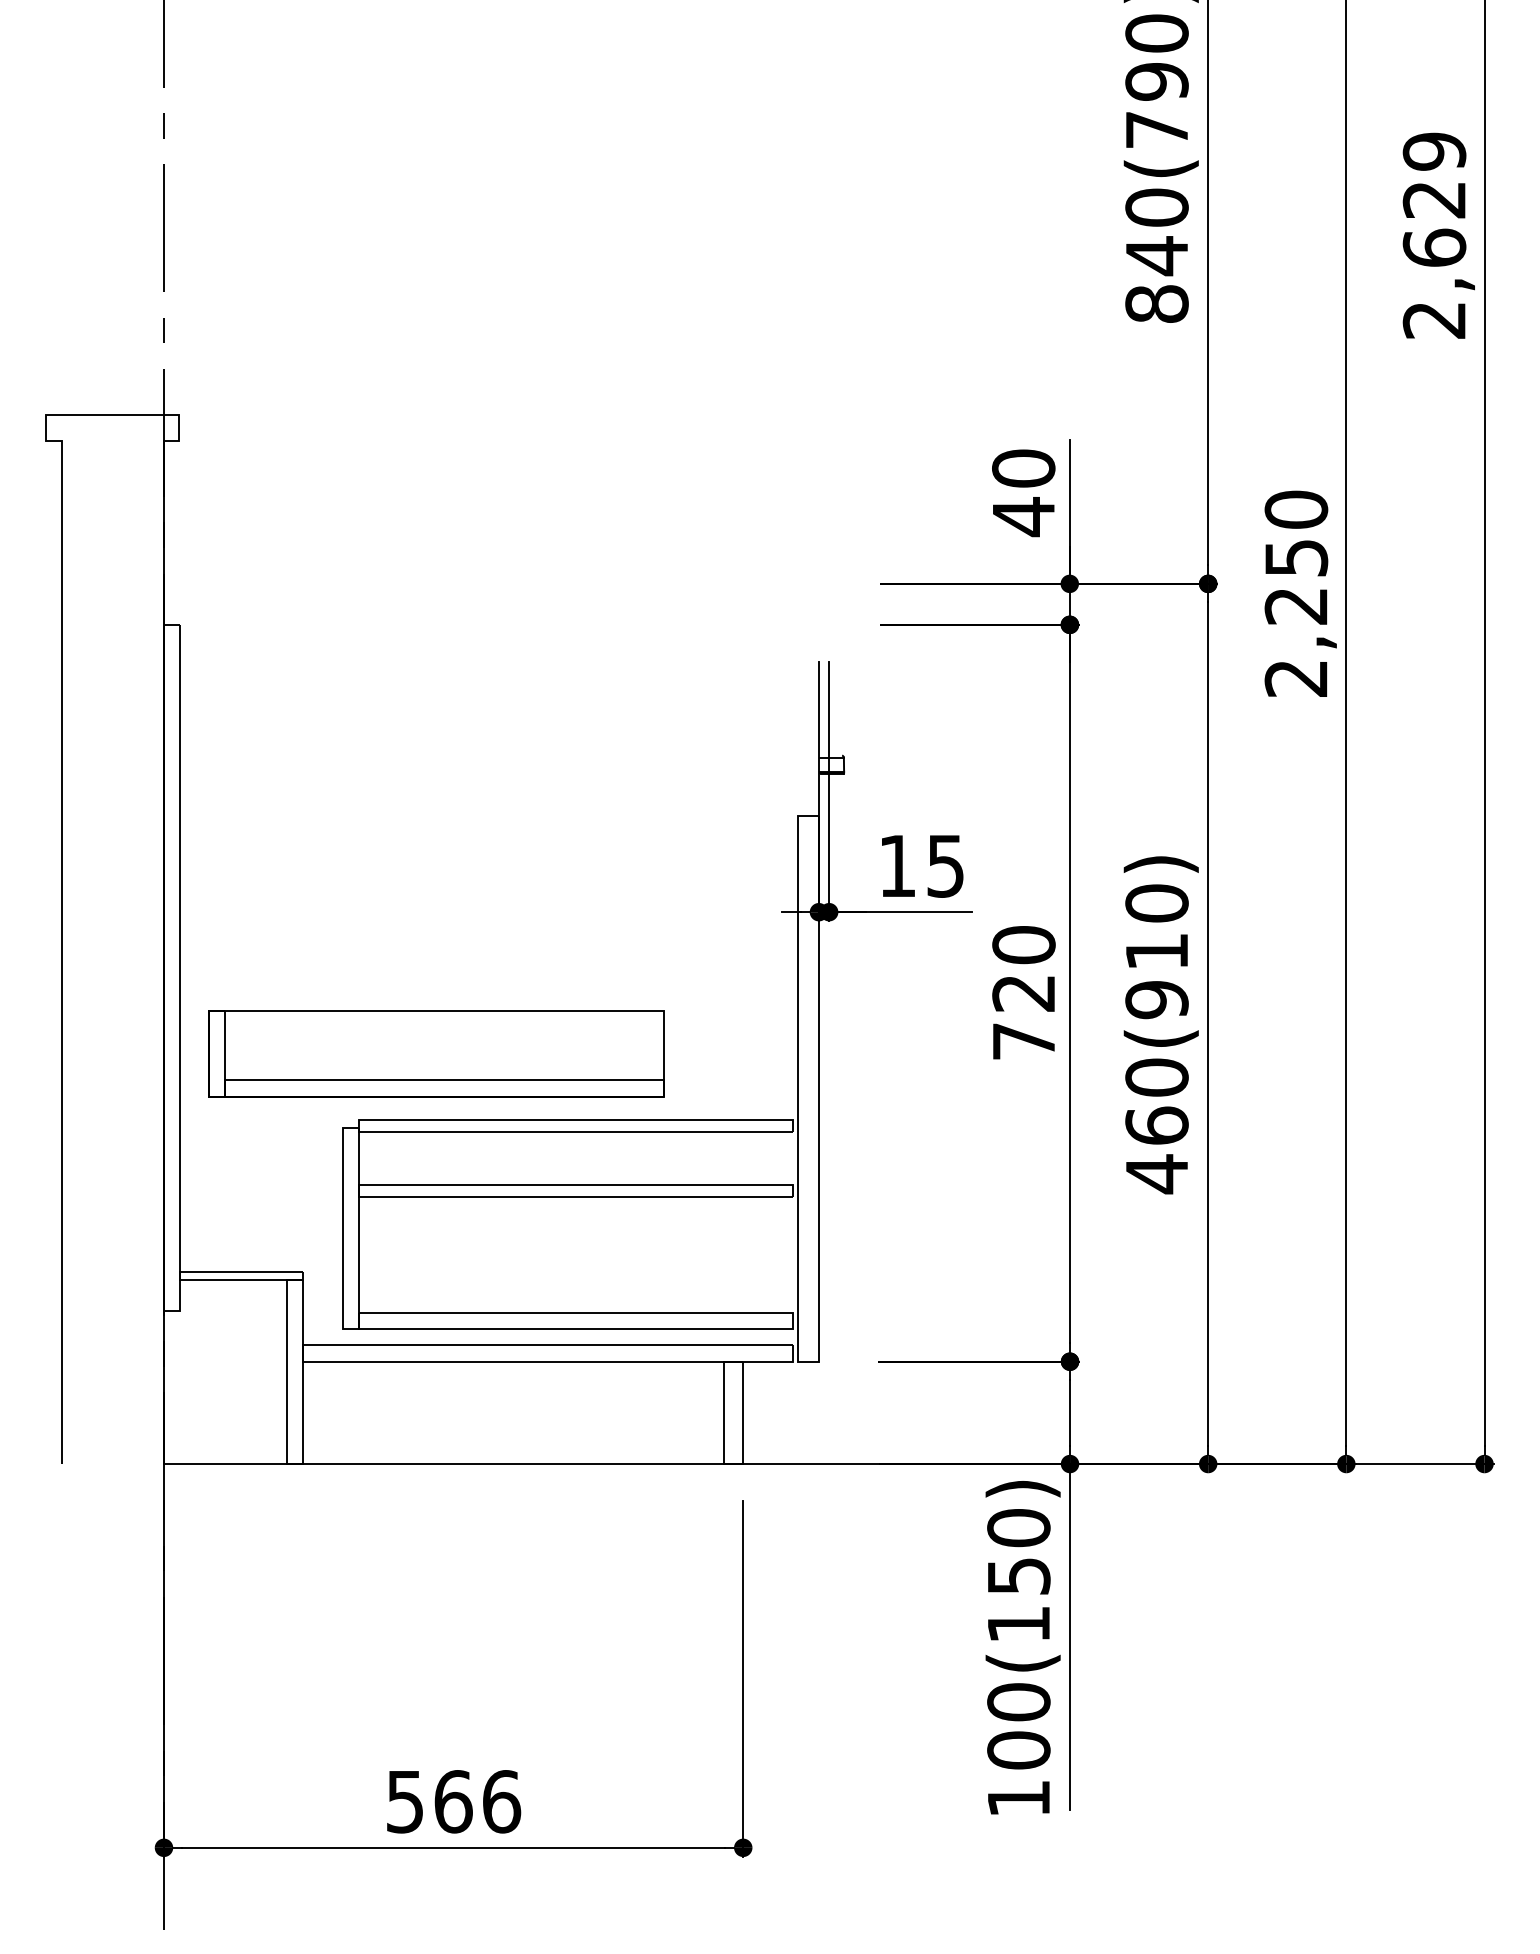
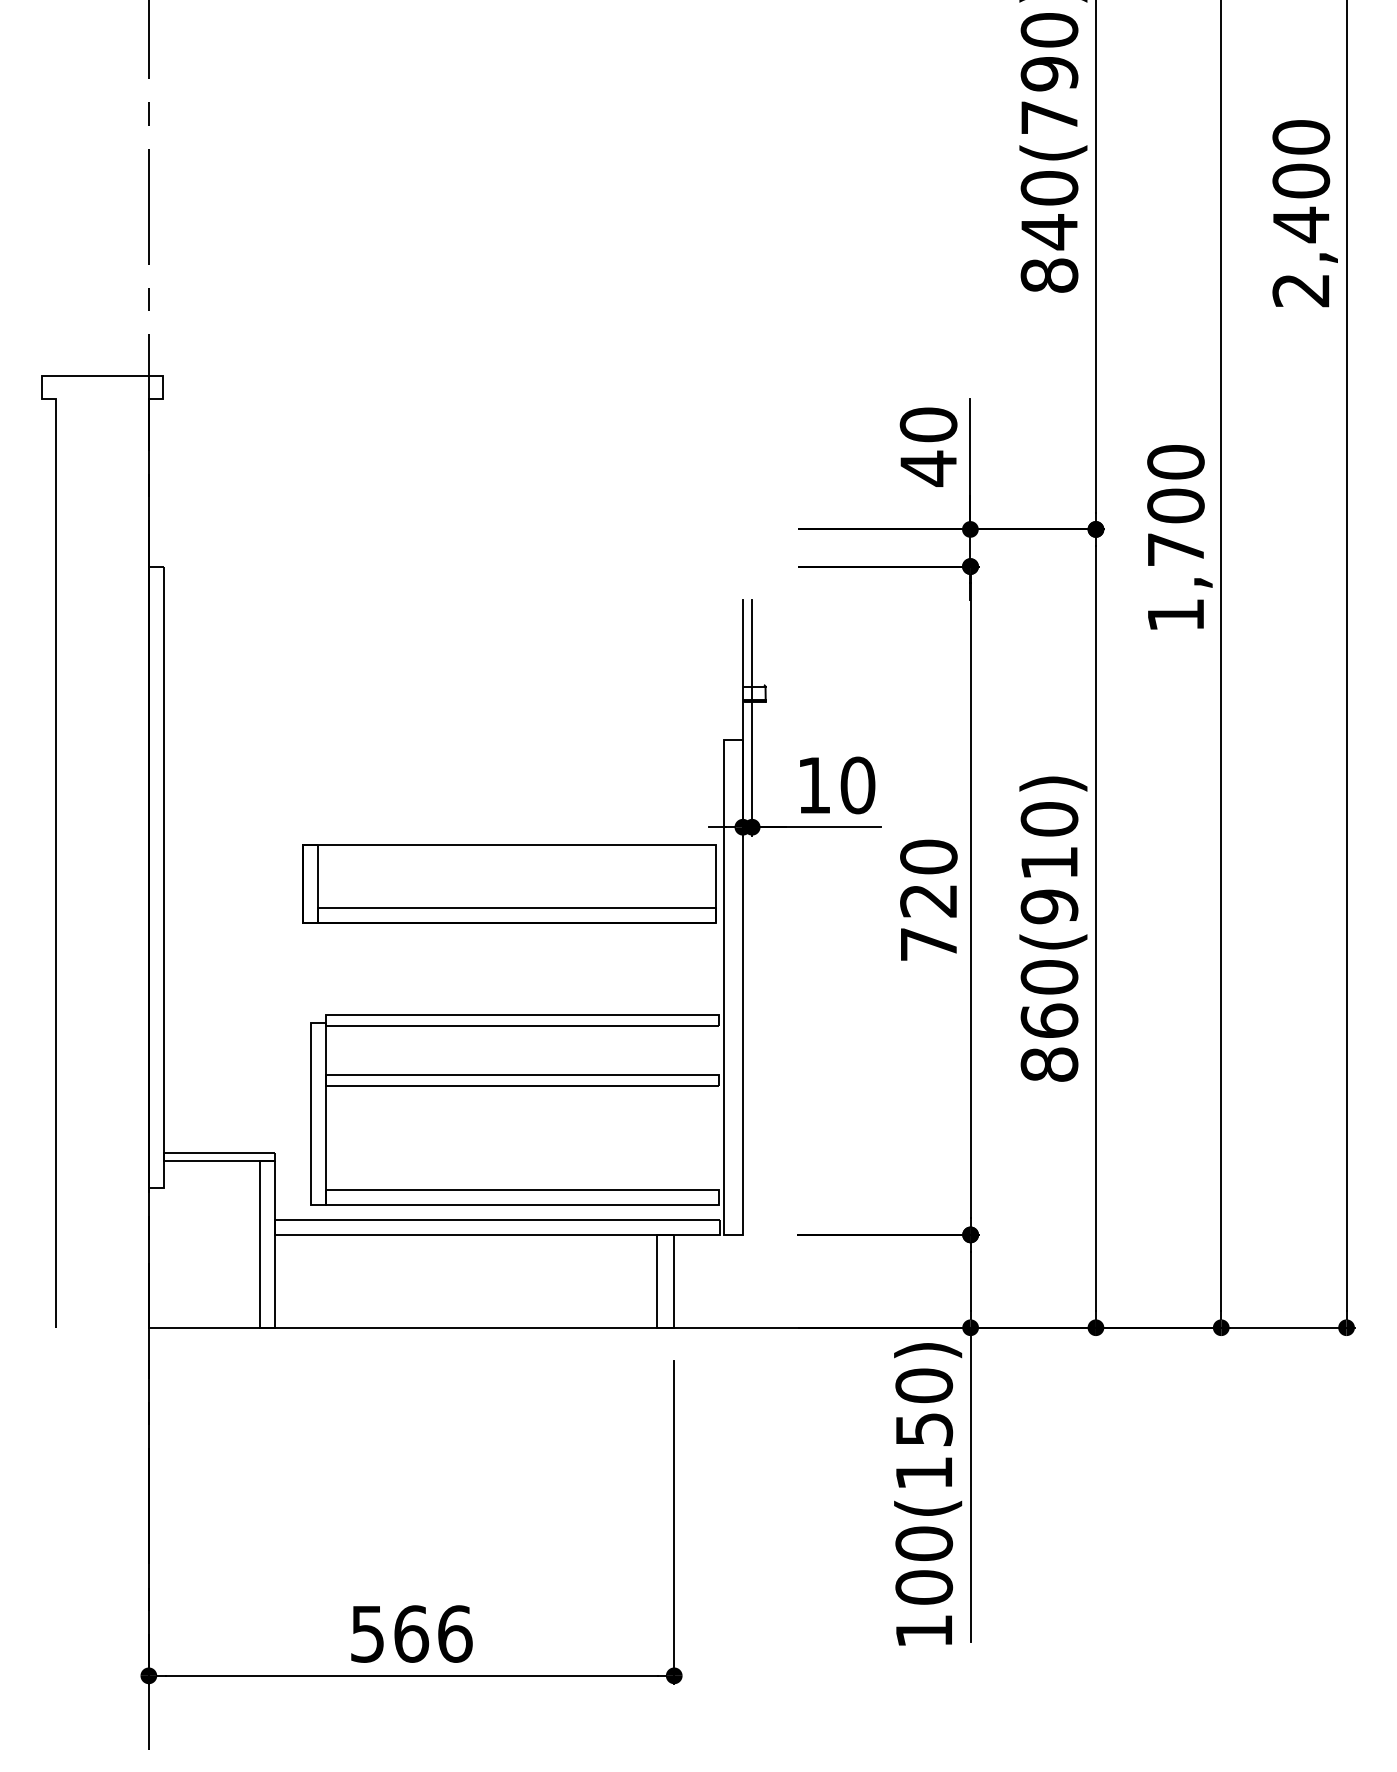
text: (1434, 200) -> (1301, 181), 2,629 -> 2,400
text: (1296, 617) -> (1176, 559), 2,250 -> 1,700
text: (945, 865) -> (857, 784), 15 -> 10
part: (436, 1053) -> (509, 883), moved
text: (1156, 1174) -> (1049, 1065), 460(910) -> 860(910)

